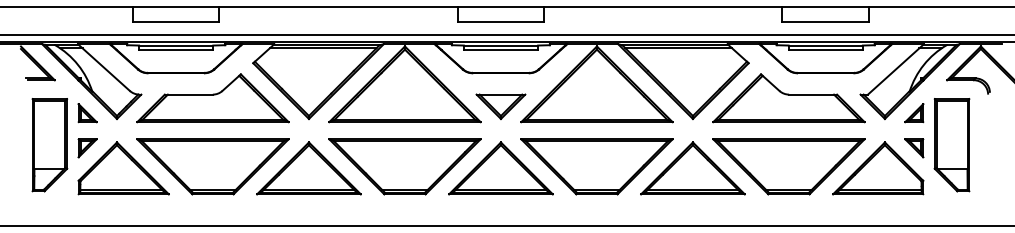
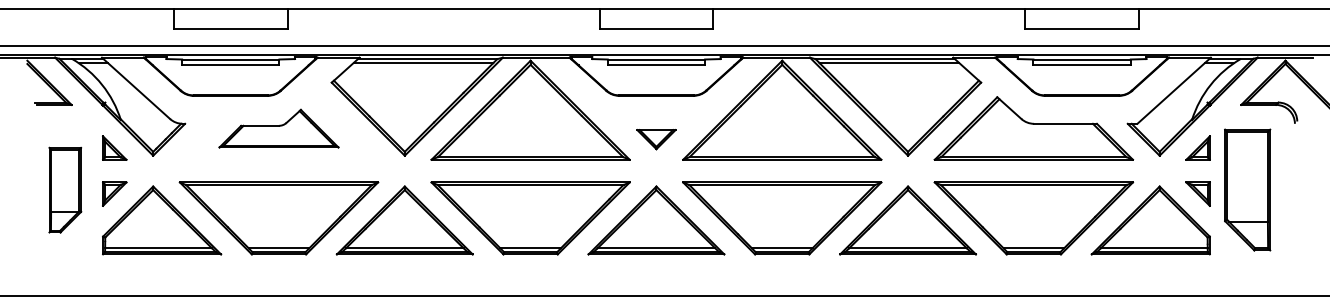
part: (212, 98) -> (278, 128), size x0.6
part: (500, 106) -> (655, 139), size x0.6
part: (49, 145) -> (64, 190), size x0.7

